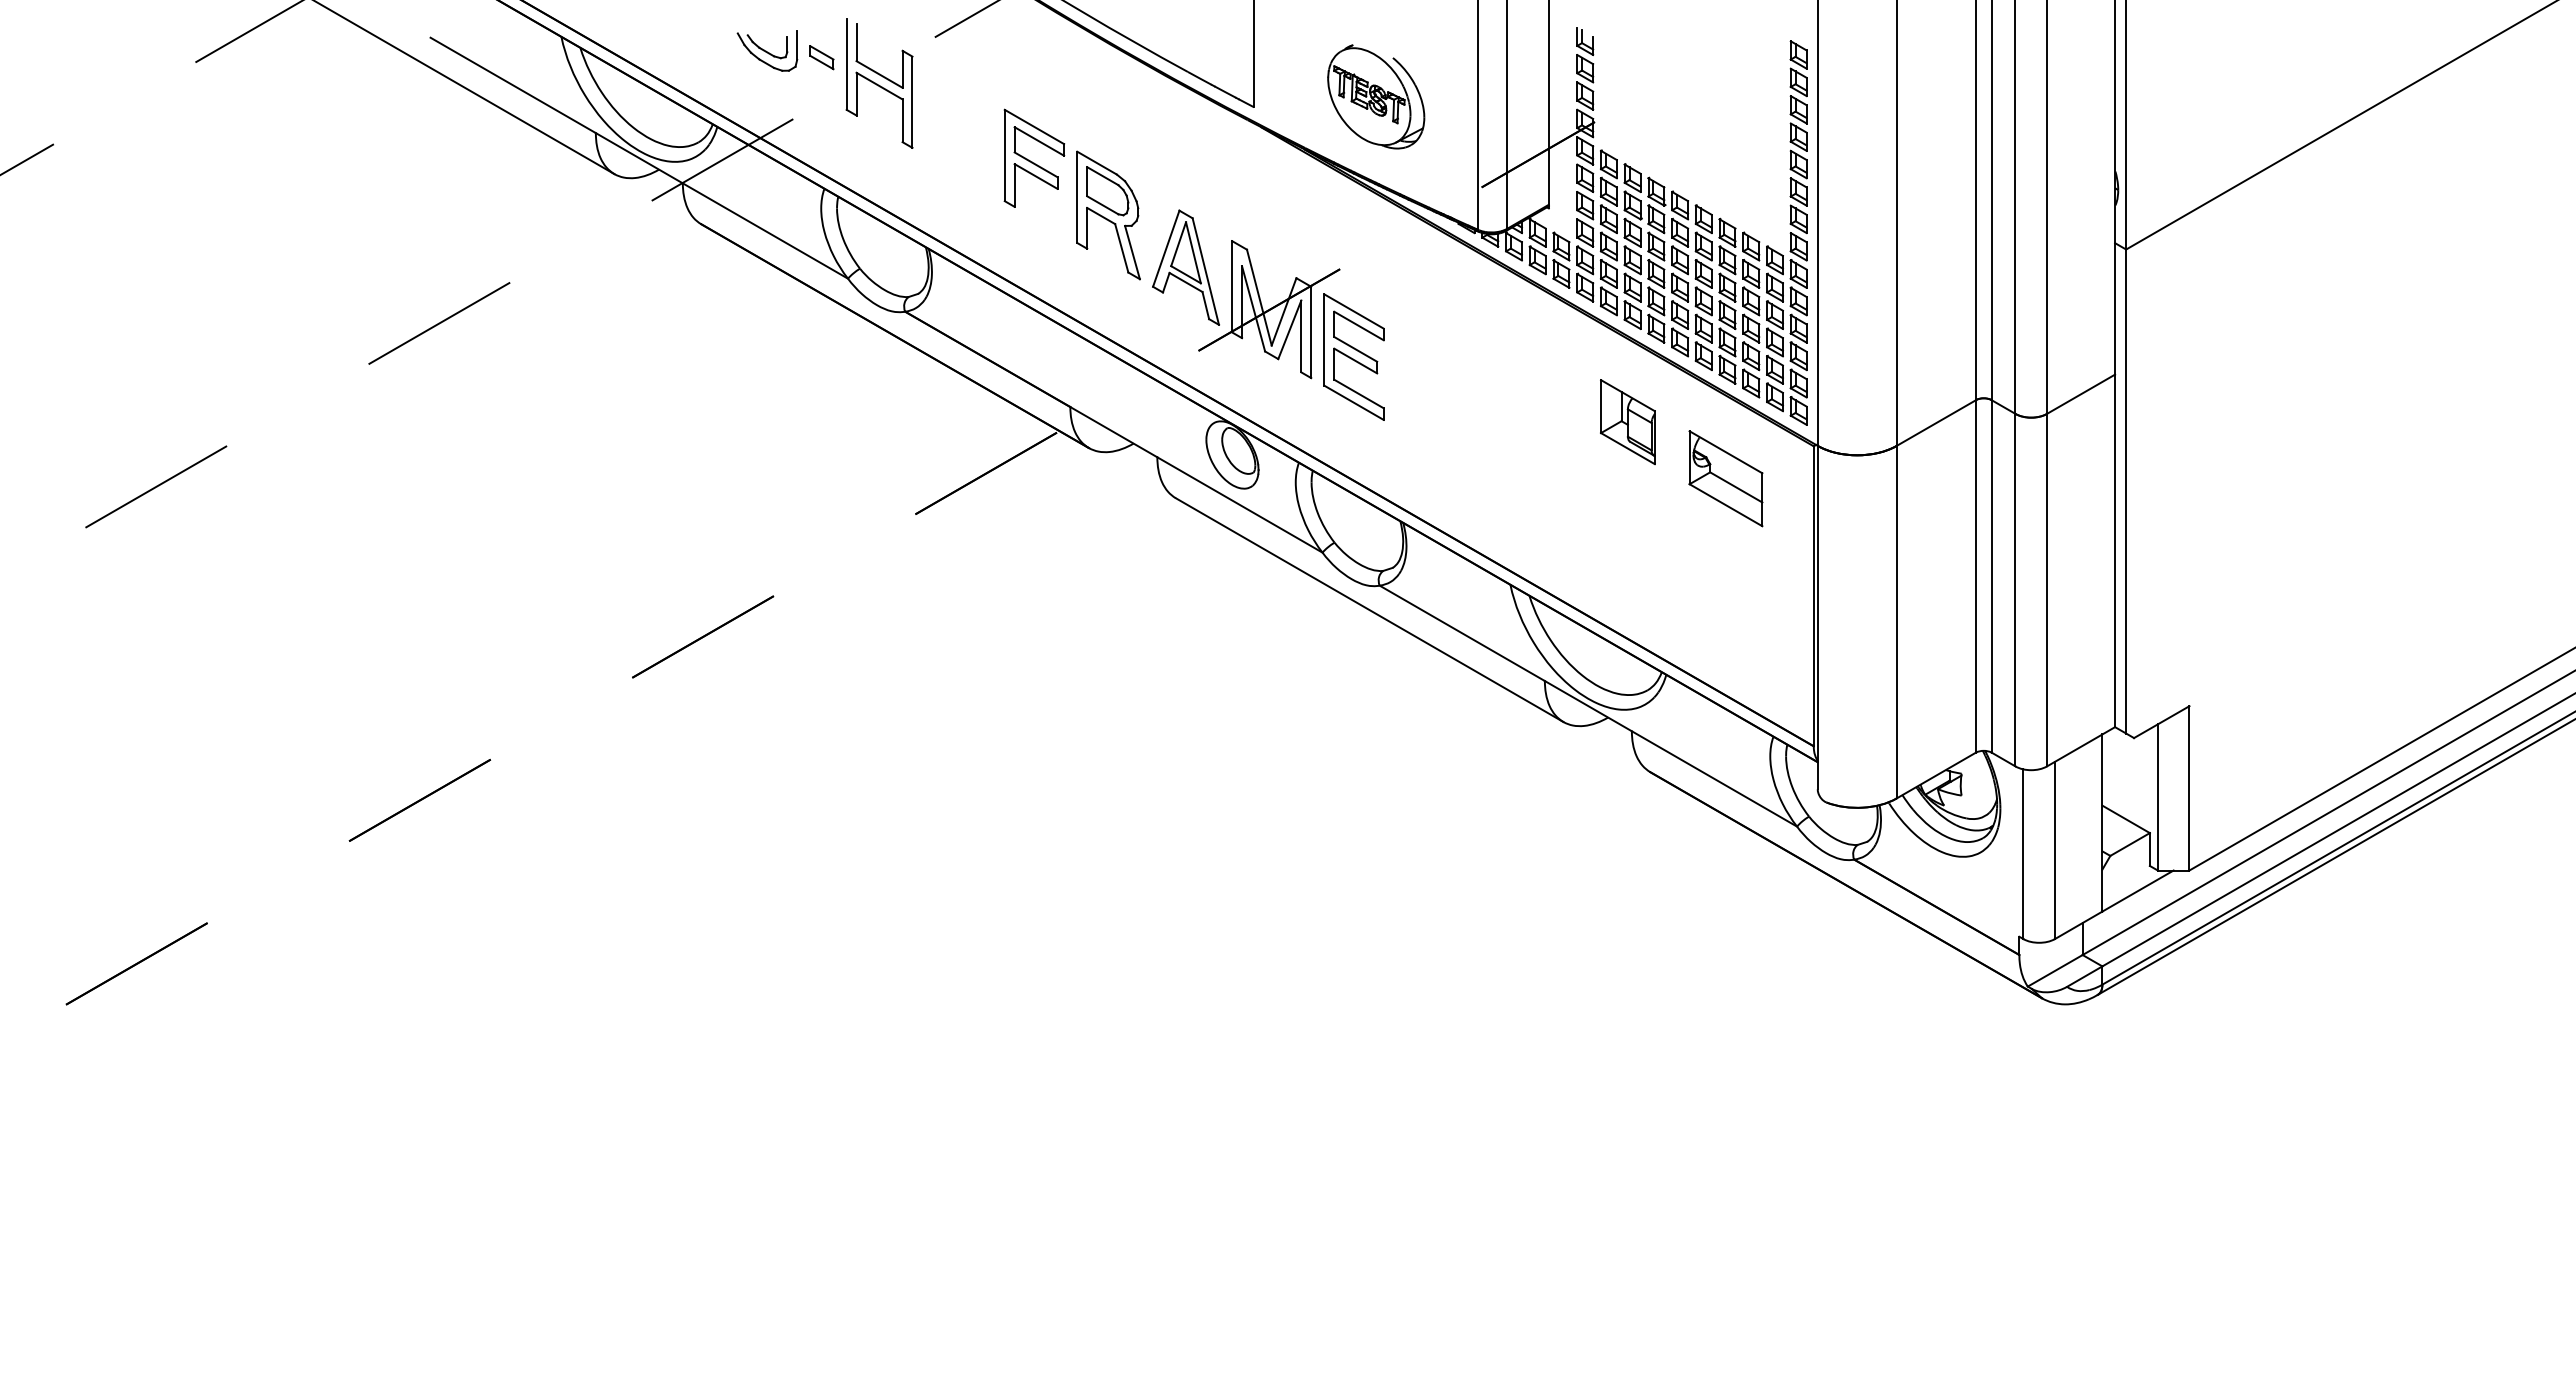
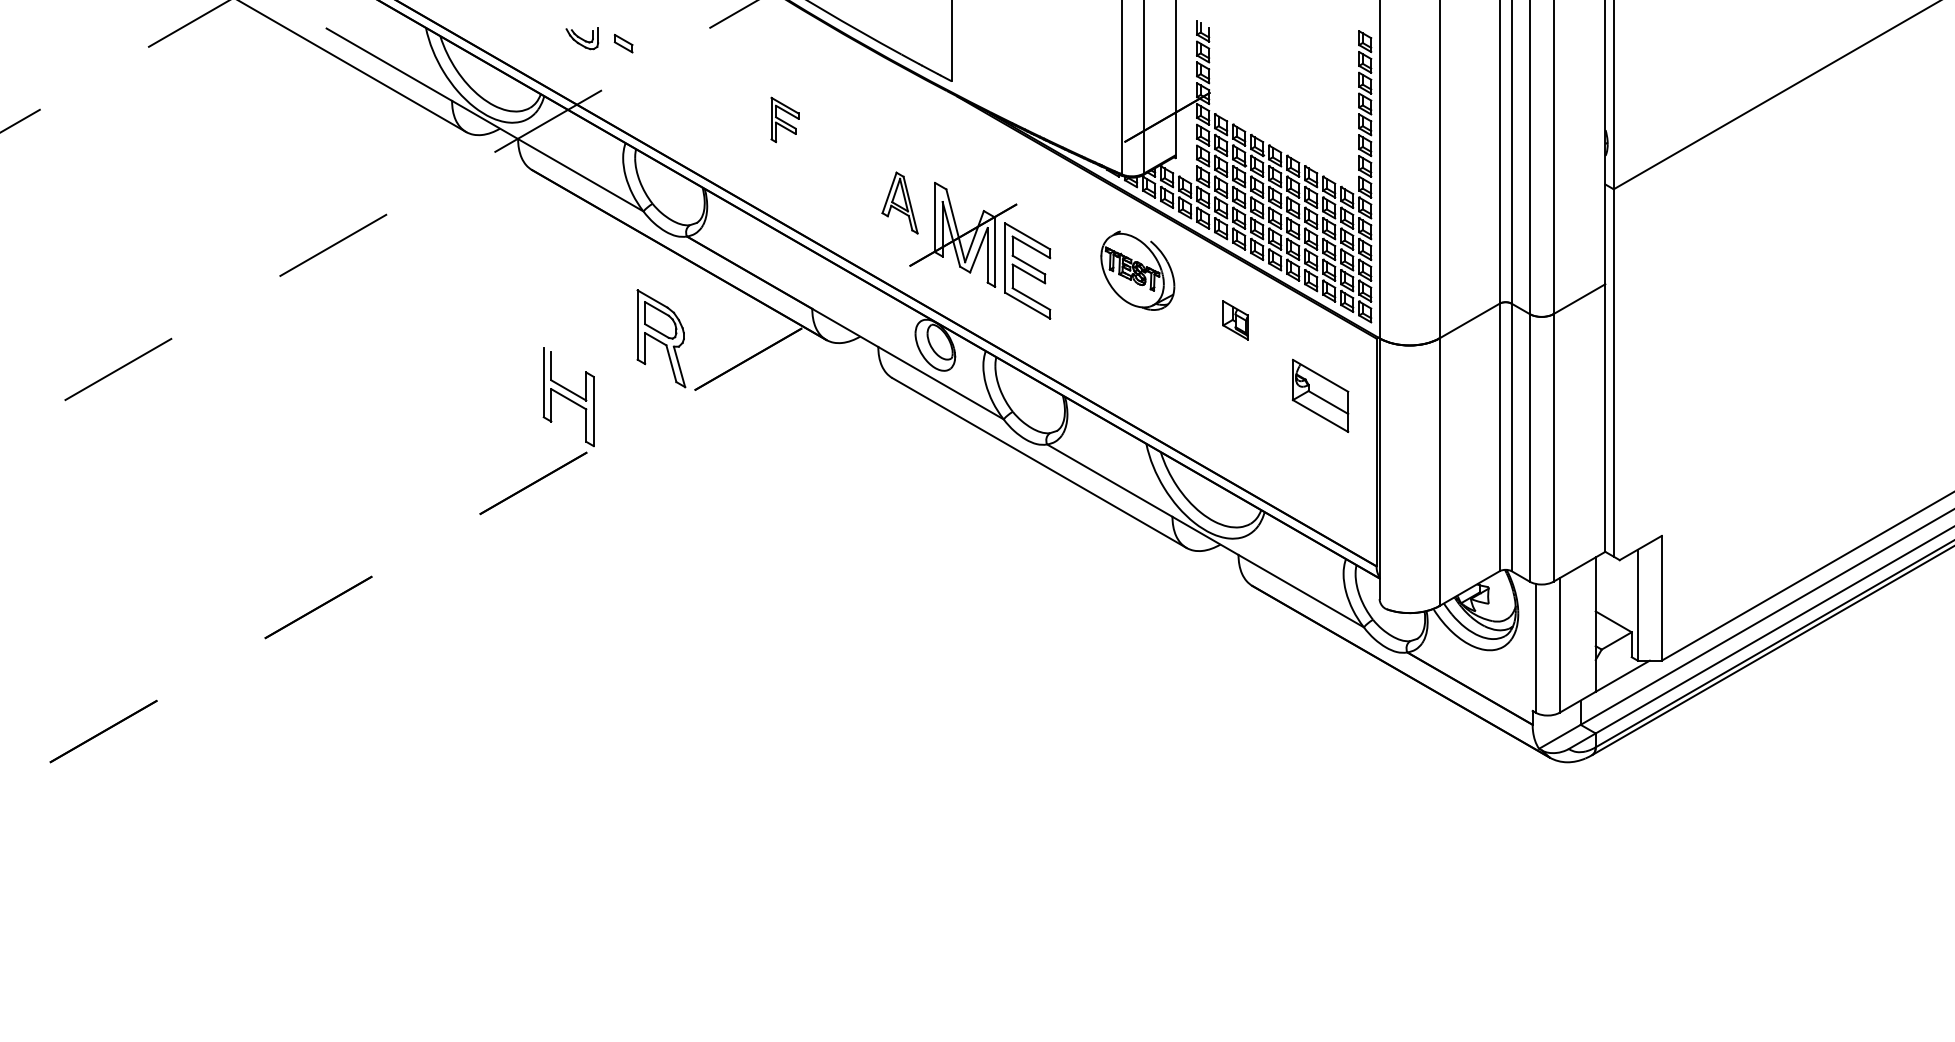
part: (767, 50) -> (582, 38), size x0.7
part: (879, 83) -> (568, 397), moved
part: (1376, 96) -> (1138, 270), moved
part: (1034, 157) -> (785, 119), size x0.6
part: (1108, 215) -> (661, 338), moved
part: (1185, 267) -> (899, 202), size x0.7
part: (1627, 422) -> (1235, 320), size x0.6
part: (1725, 478) -> (1320, 395), moved

